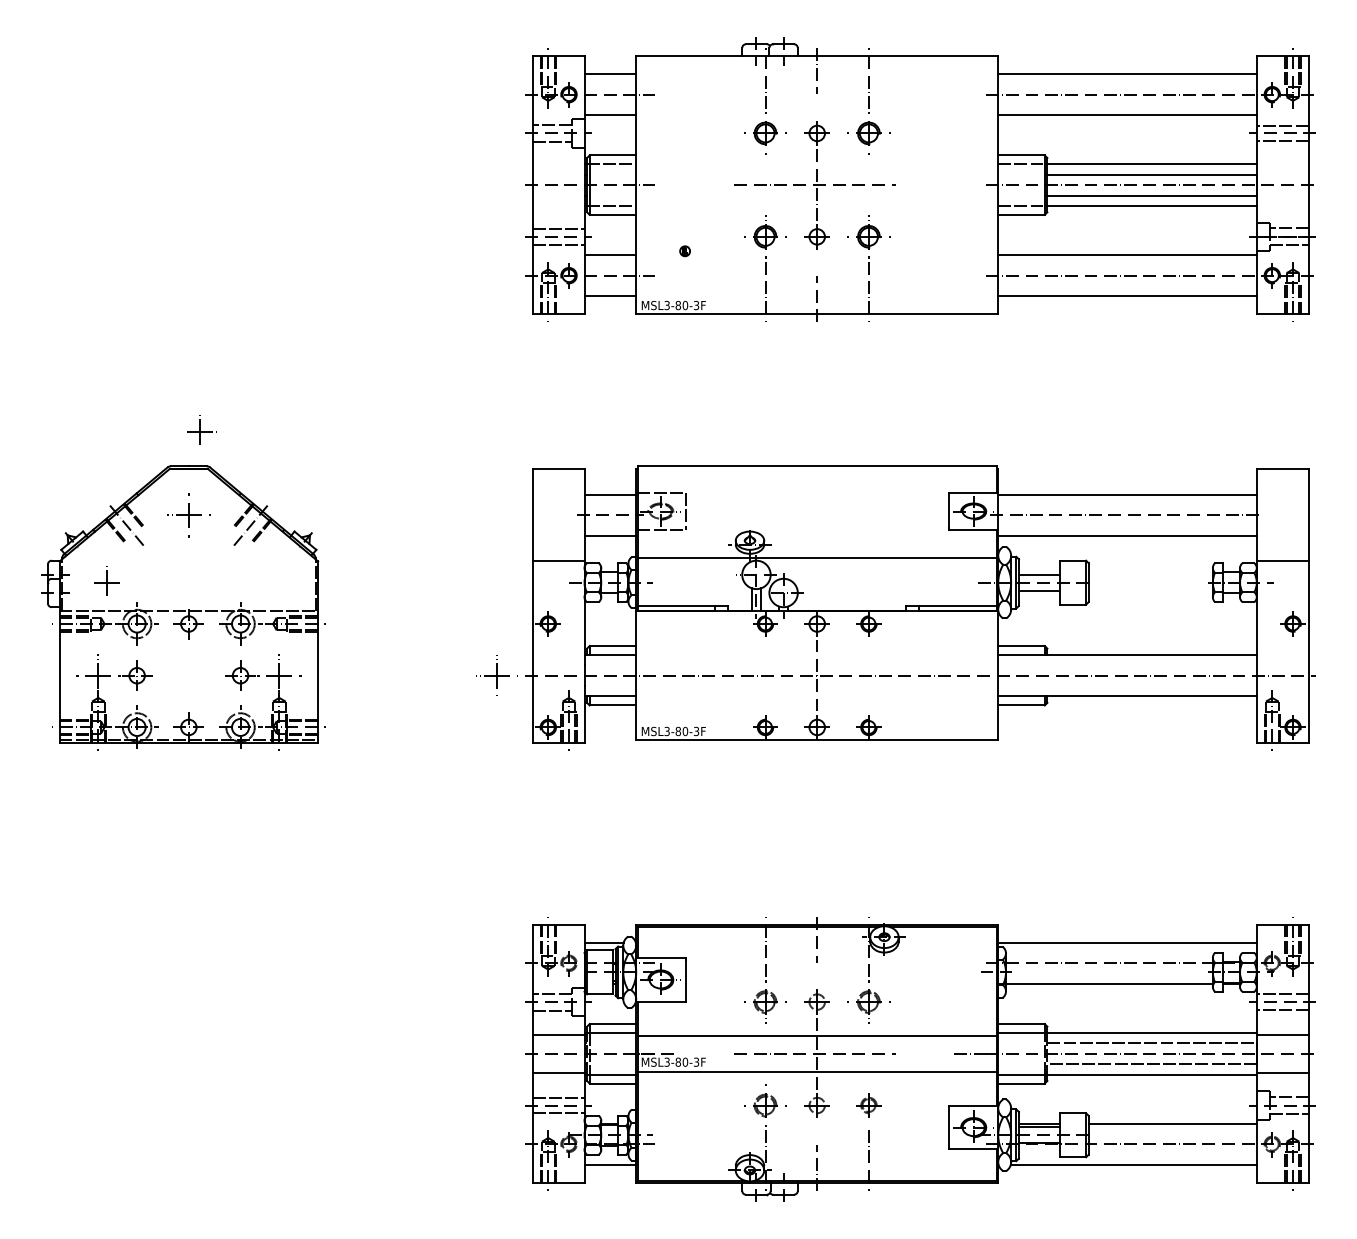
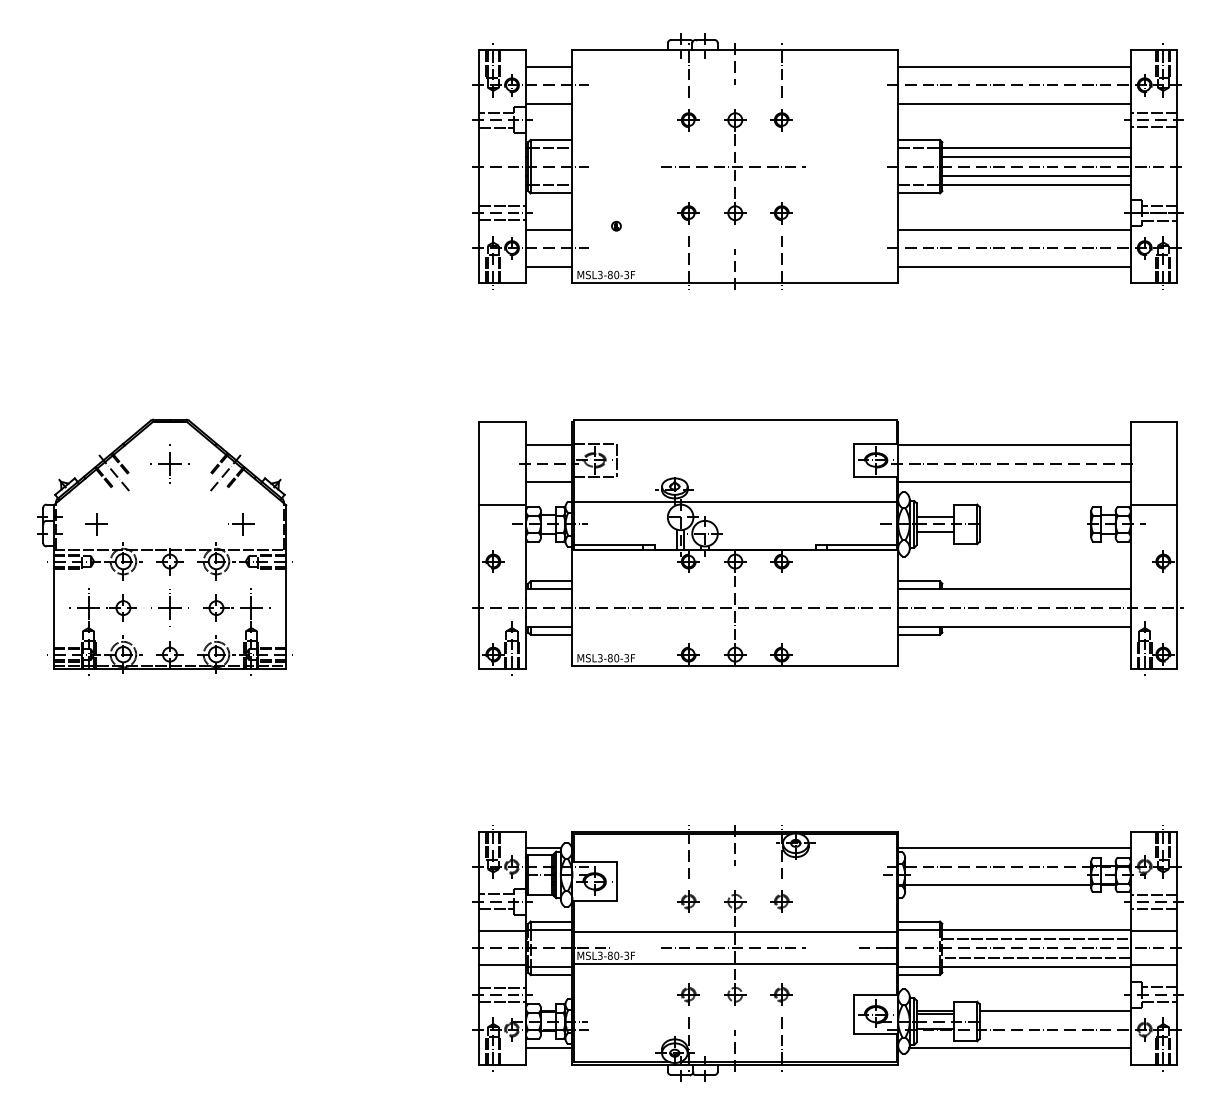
part: (765, 133) -> (688, 120), size x0.71
part: (868, 133) -> (781, 120), size x0.71
part: (765, 236) -> (688, 212), size x0.71
part: (868, 236) -> (781, 212), size x0.71
part: (201, 429) -> (244, 522), moved
part: (496, 675) -> (169, 607), moved
part: (765, 1001) -> (688, 901), size x0.71
part: (868, 1001) -> (781, 901), size x0.71
part: (765, 1105) -> (688, 994), size x0.71

